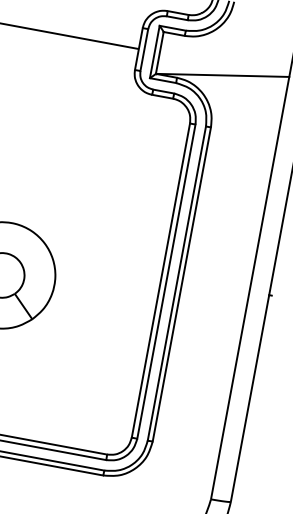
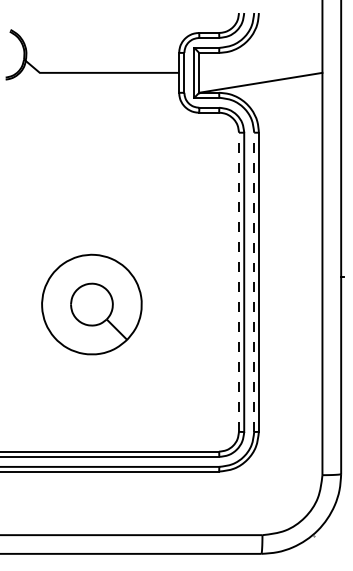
line: (160, 280) -> (238, 282), solid -> dashed
line: (177, 283) -> (254, 282), solid -> dashed

